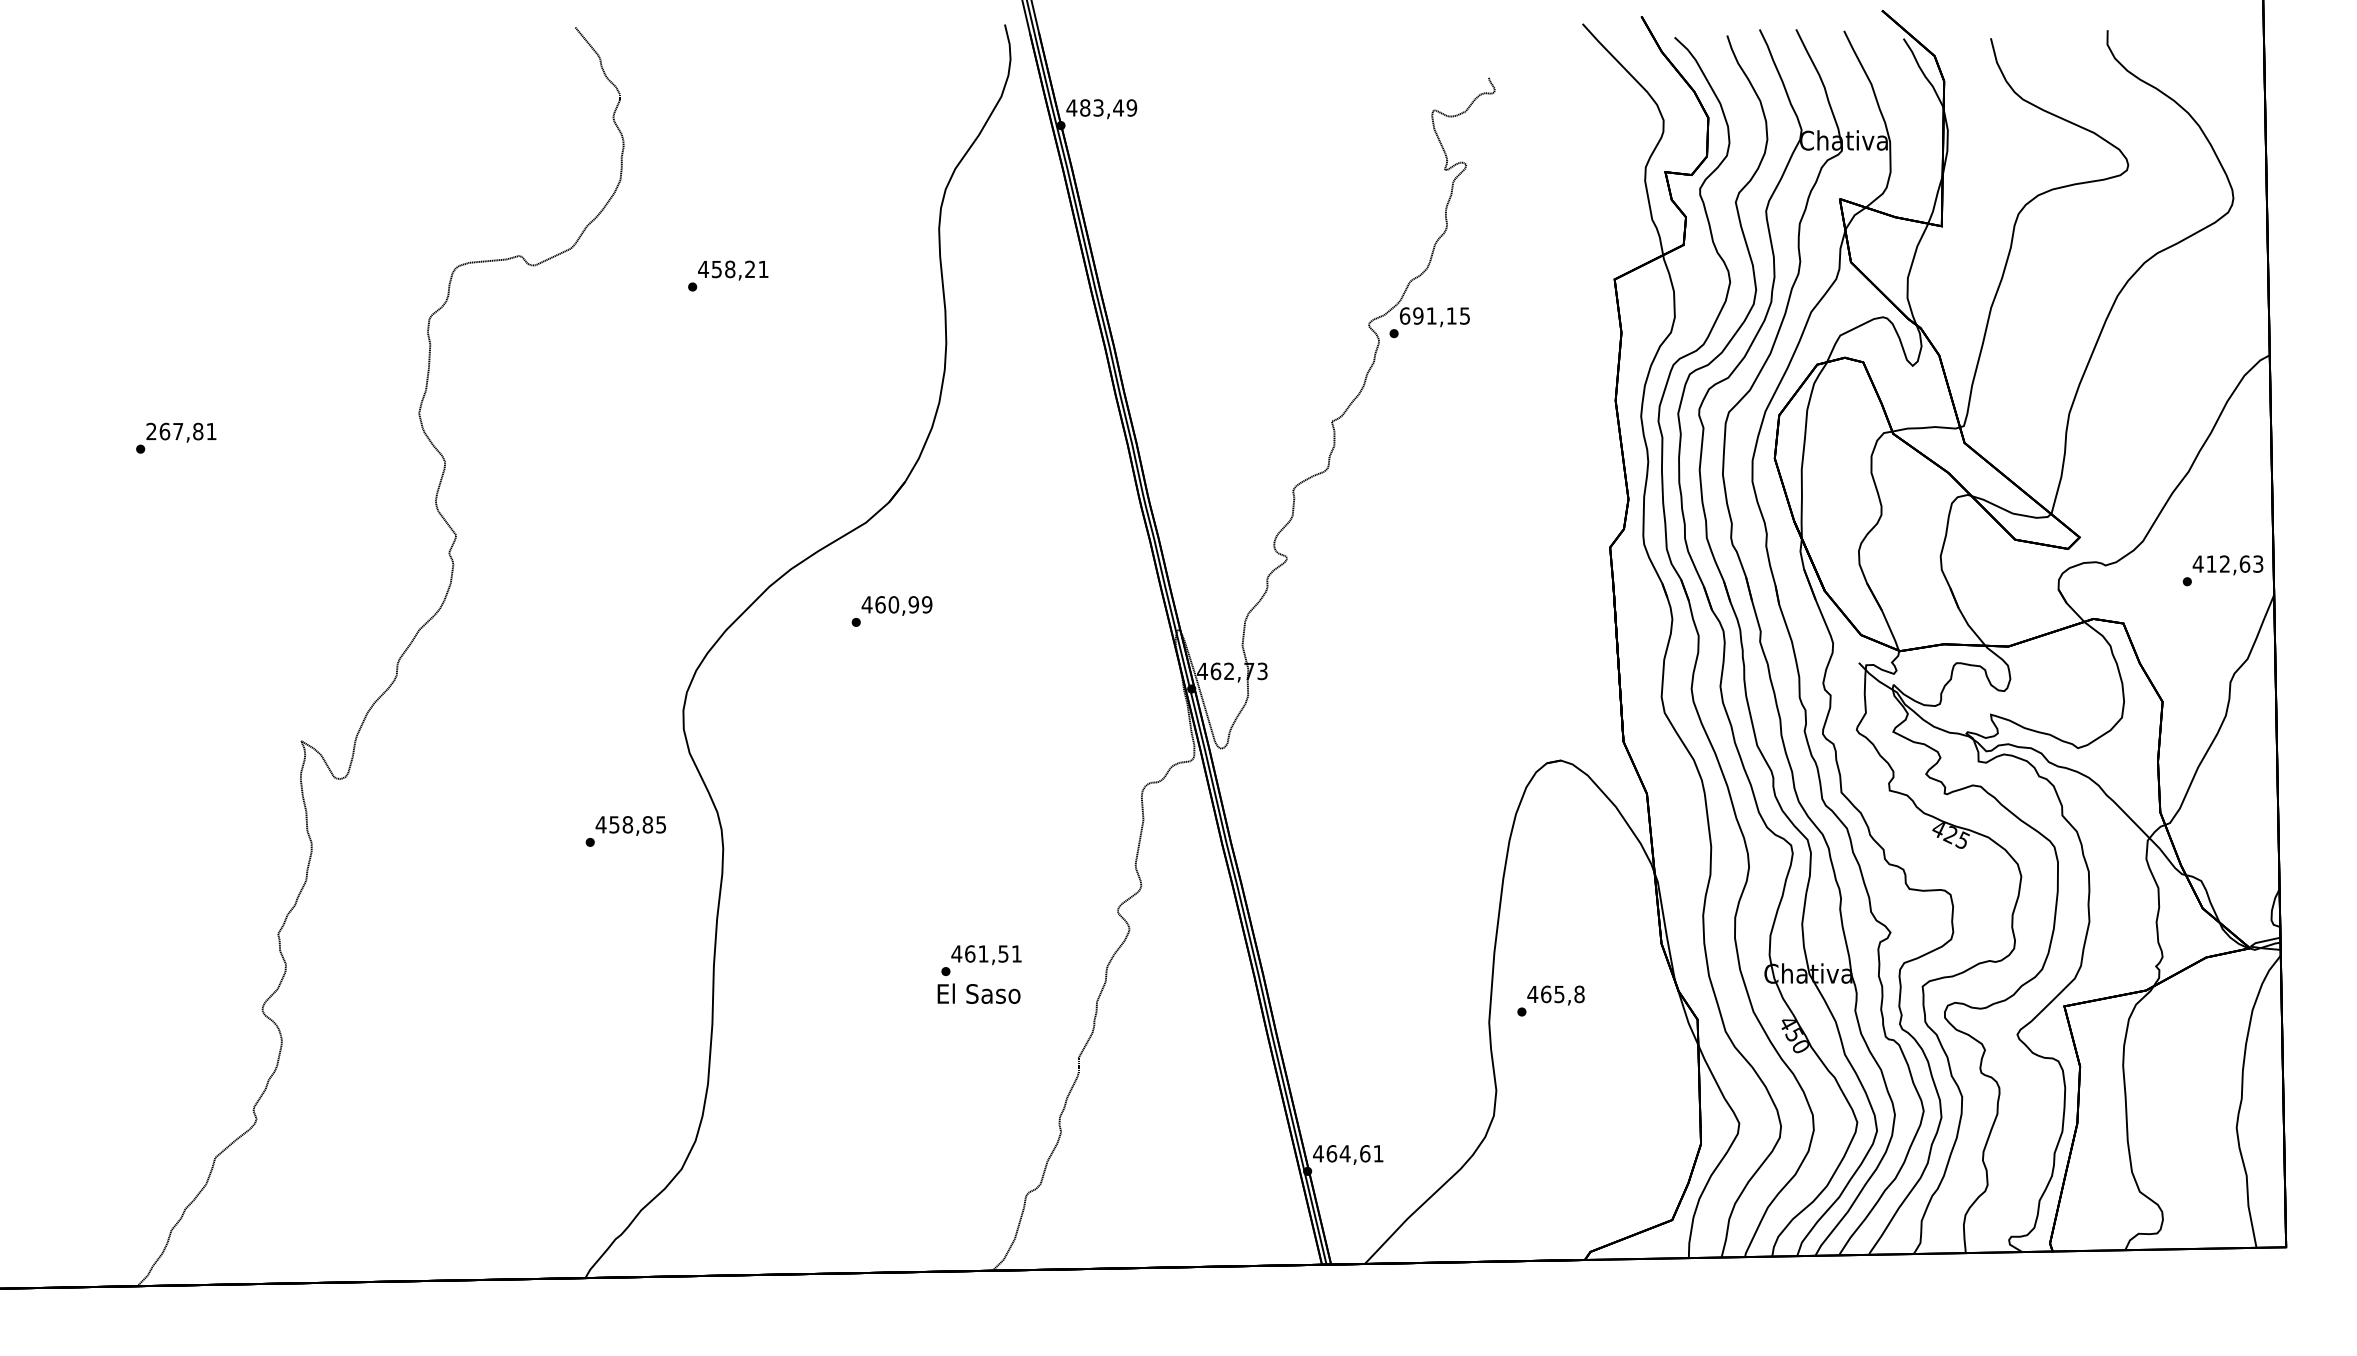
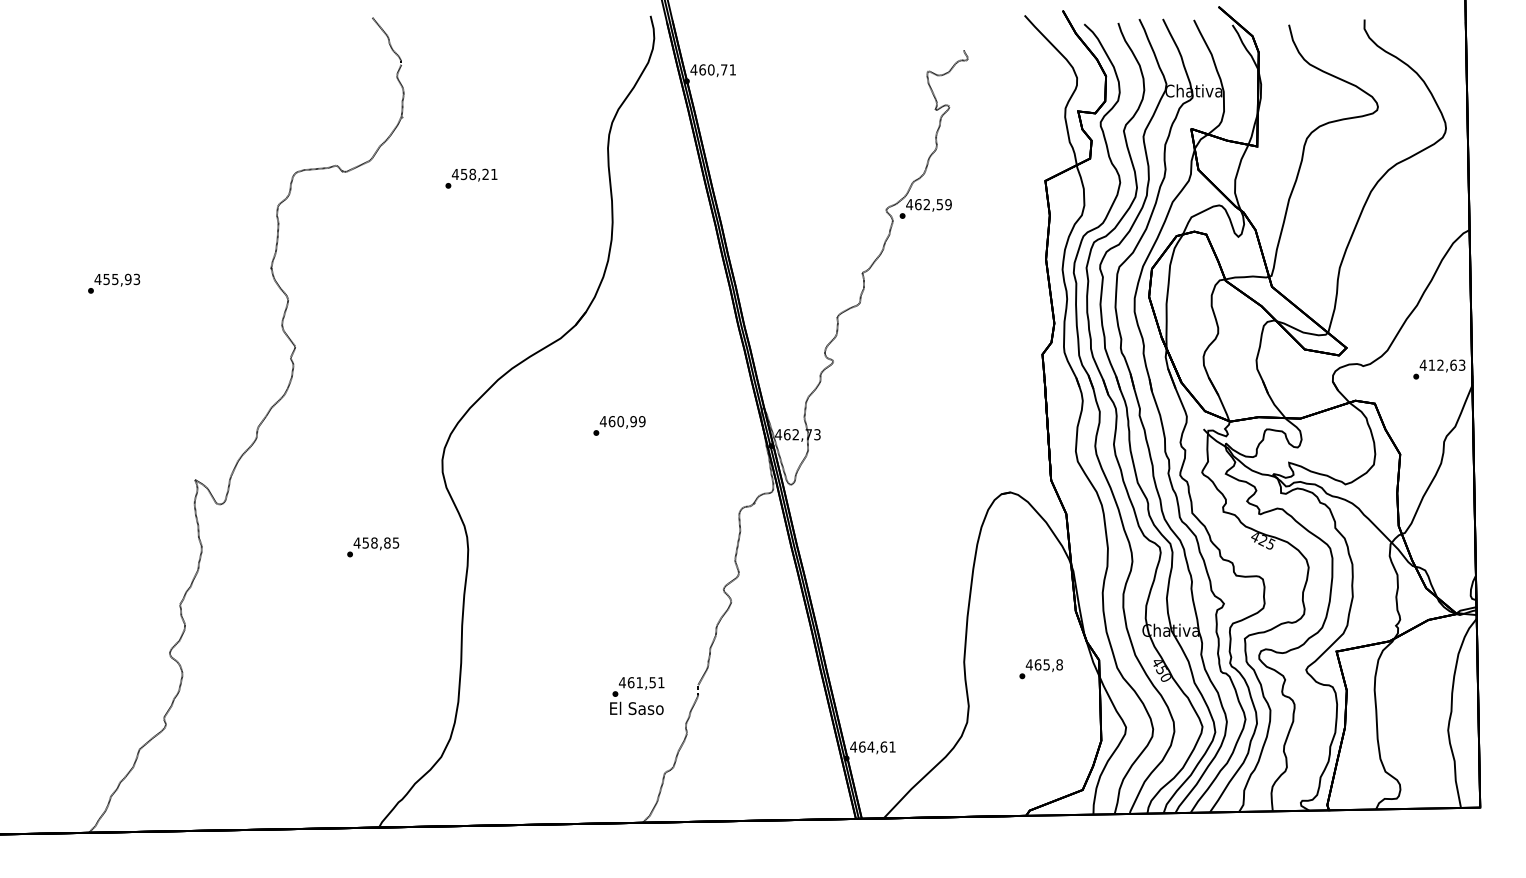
text: (1108, 107) -> (717, 69), 483,49 -> 460,71
text: (1434, 315) -> (928, 204), 691,15 -> 462,59
text: (181, 431) -> (117, 279), 267,81 -> 455,93
text: (892, 610) -> (619, 425), moved
text: (626, 831) -> (373, 547), moved
text: (980, 975) -> (637, 696), moved
text: (1549, 1001) -> (1040, 669), moved

